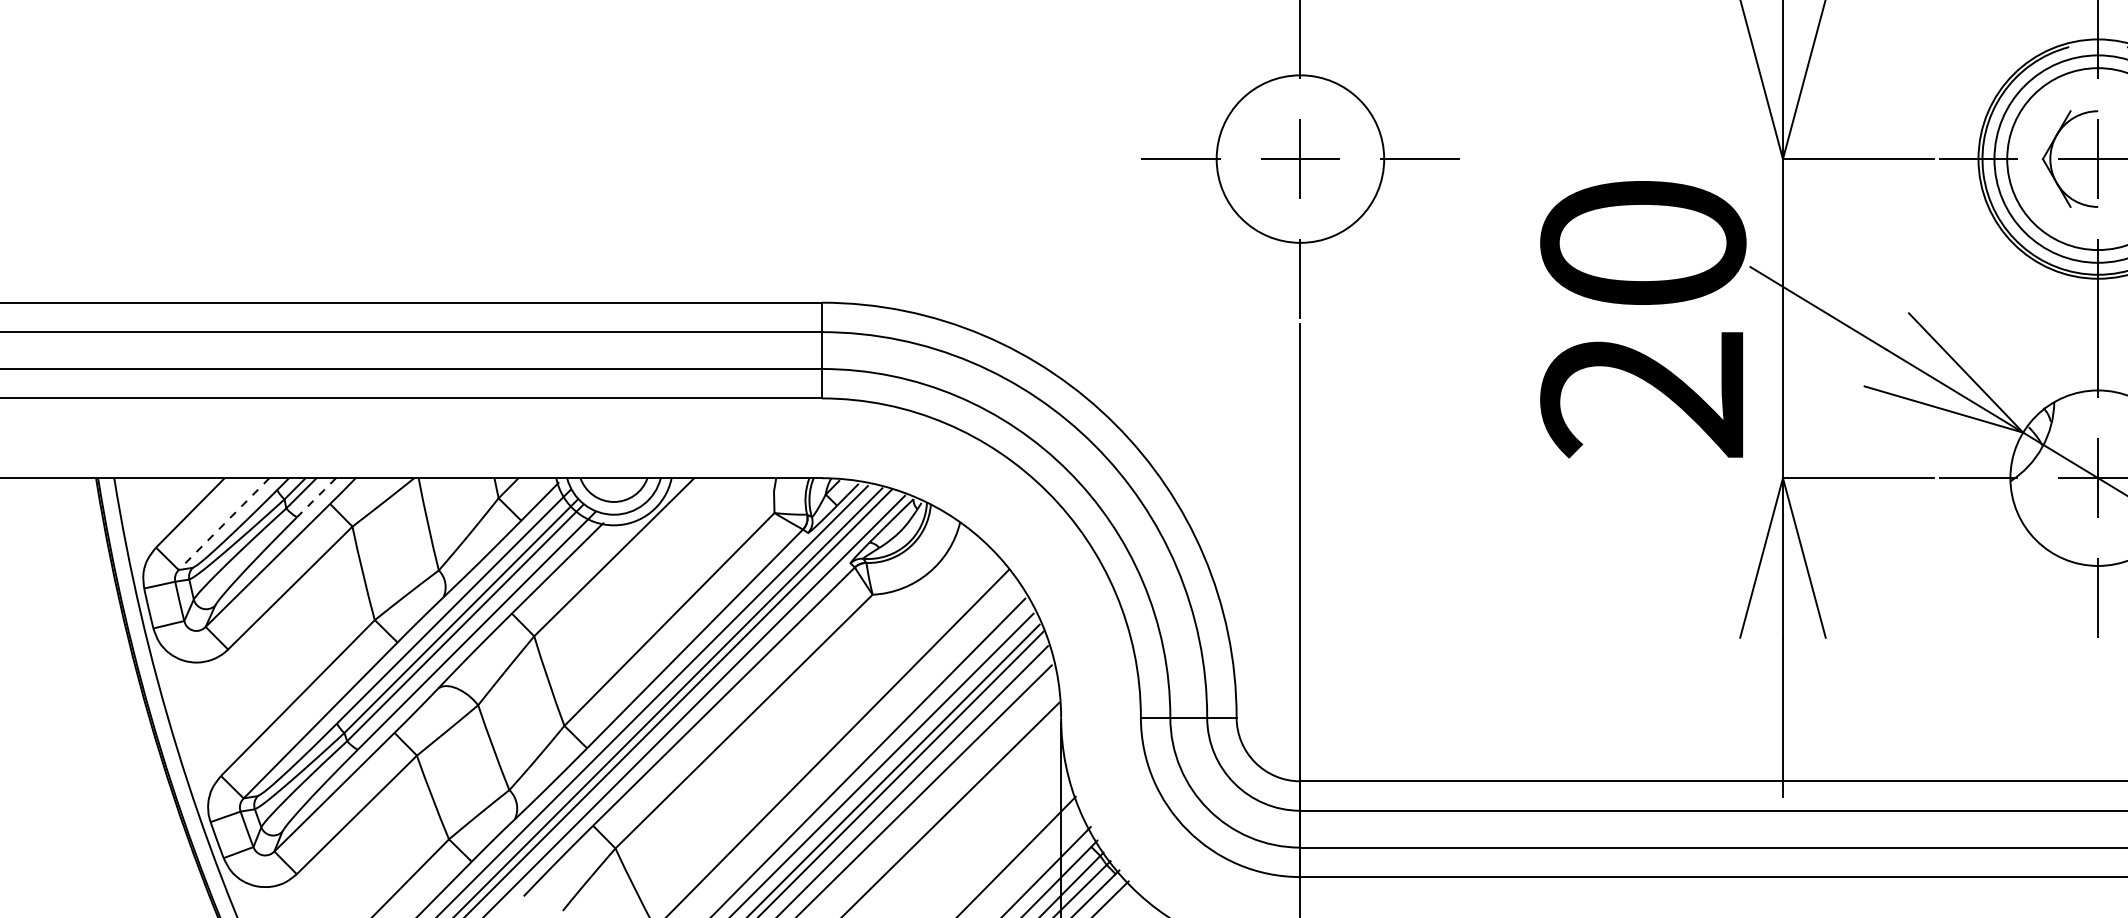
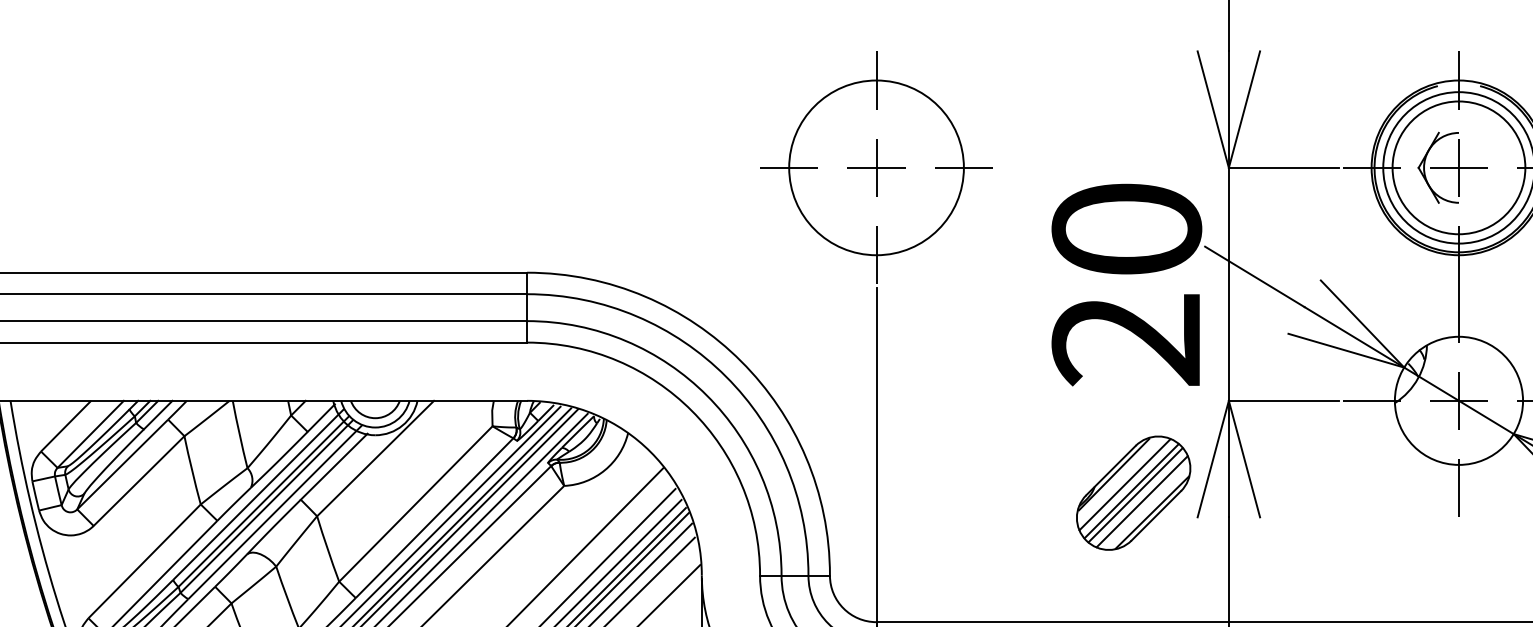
circle: (1300, 158) -> (876, 167), size x1.43
line: (316, 497) -> (158, 414), dashed -> solid
line: (224, 524) -> (91, 434), dashed -> solid
part: (1652, 604) -> (1133, 493), added

